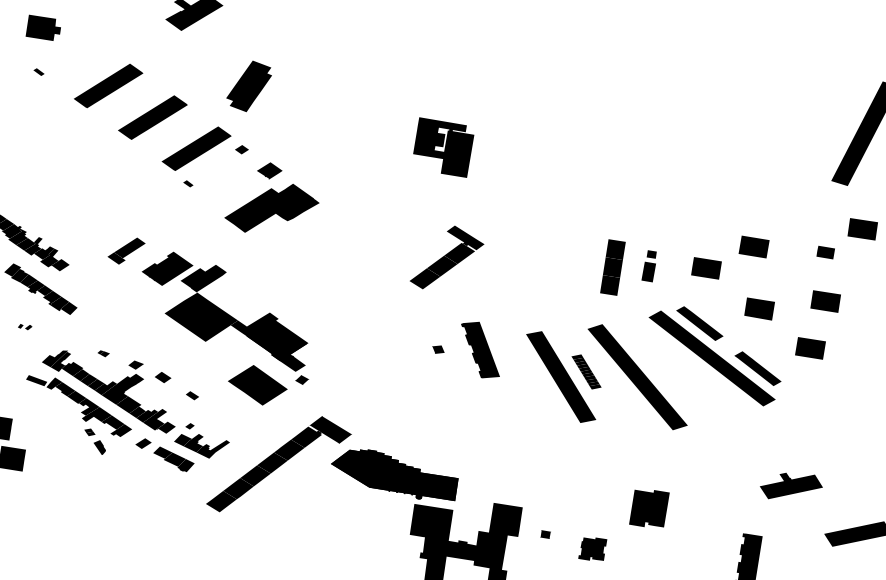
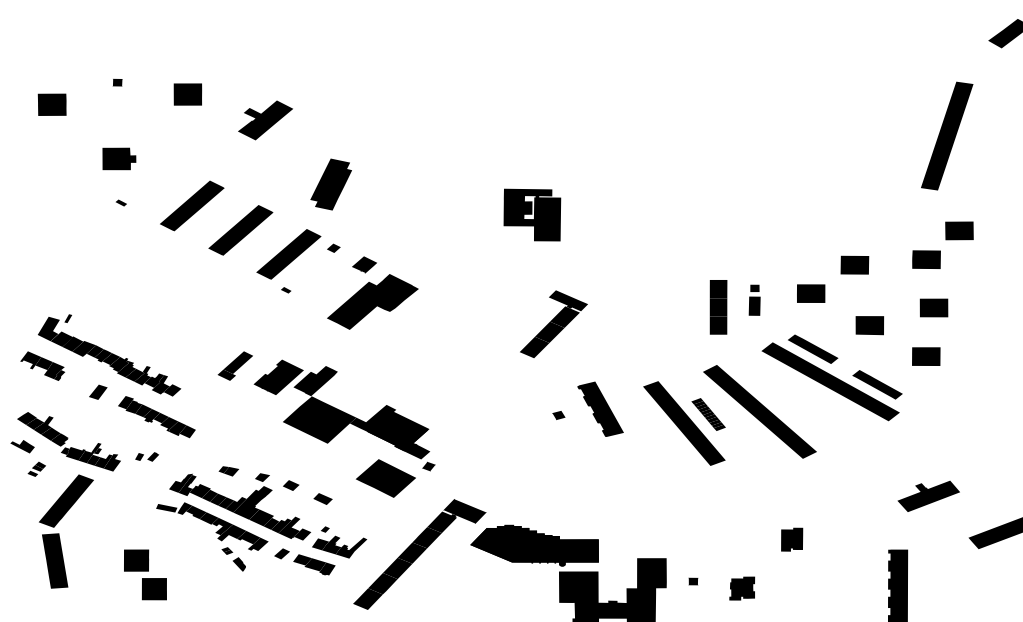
part: (825, 252) -> (926, 259), size x1.67
part: (24, 326) -> (146, 456), size x1.67
part: (103, 353) -> (228, 471), size x1.67
part: (192, 395) -> (322, 498), size x1.43
part: (650, 508) -> (792, 539), size x0.62

